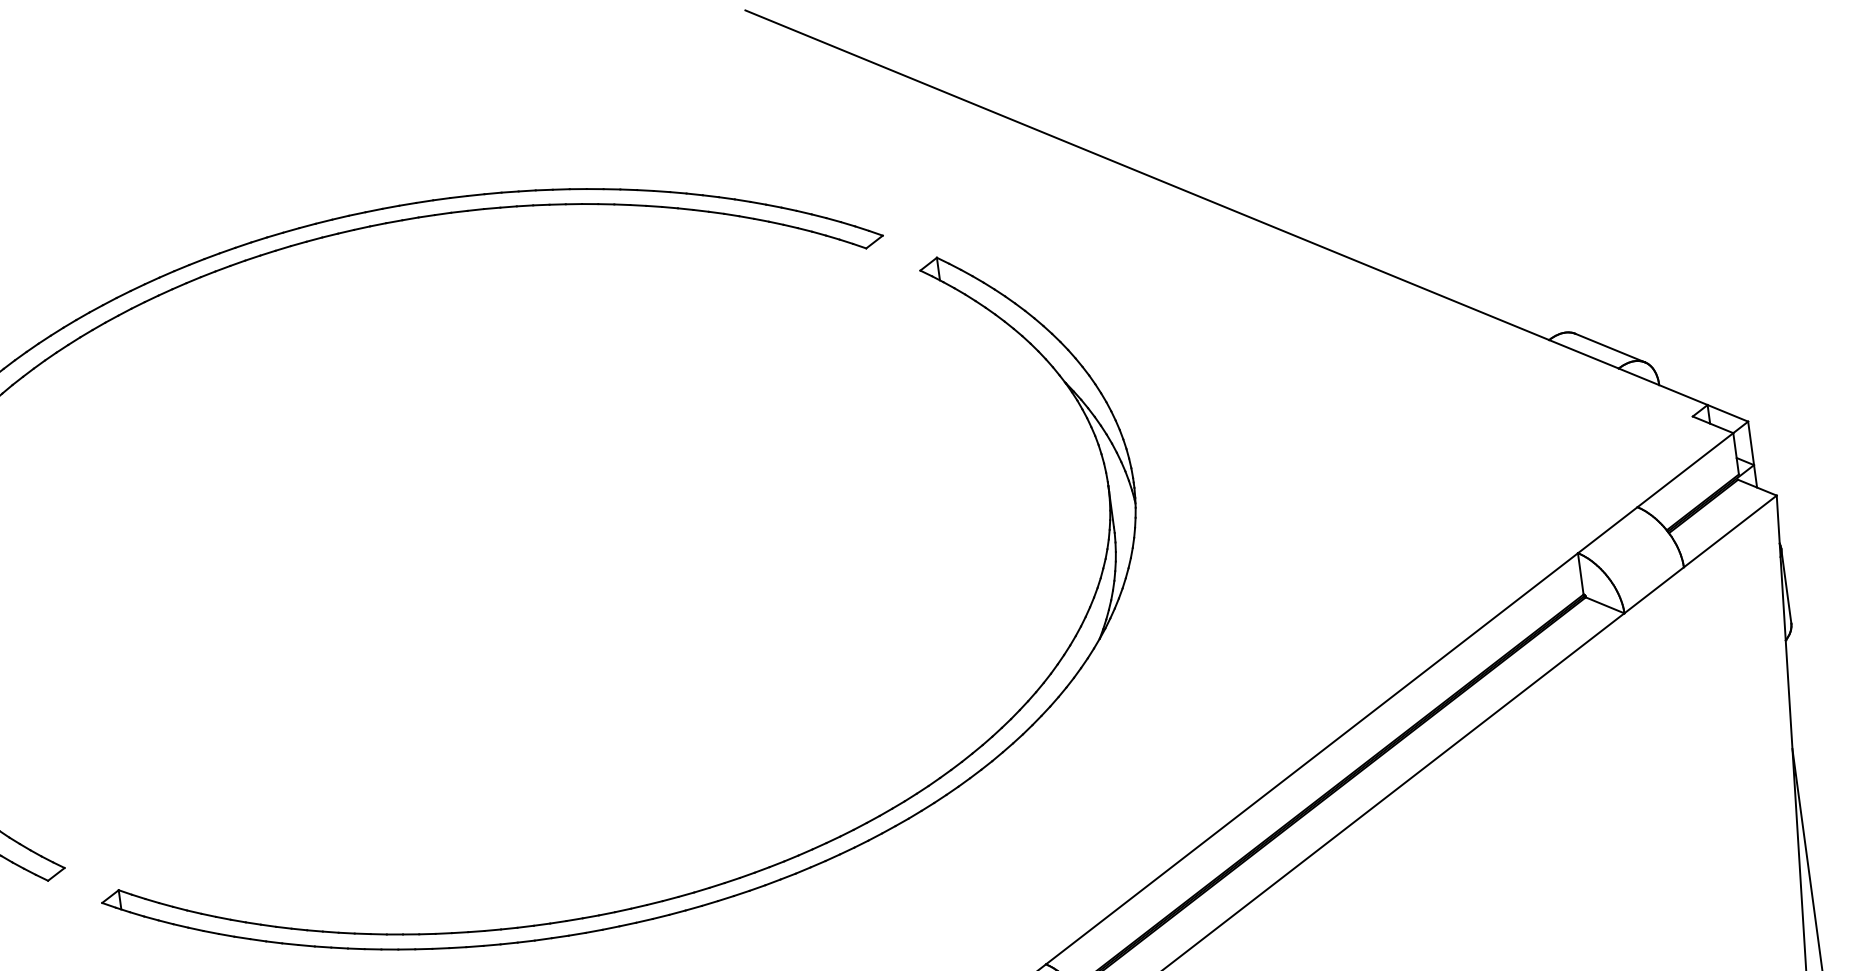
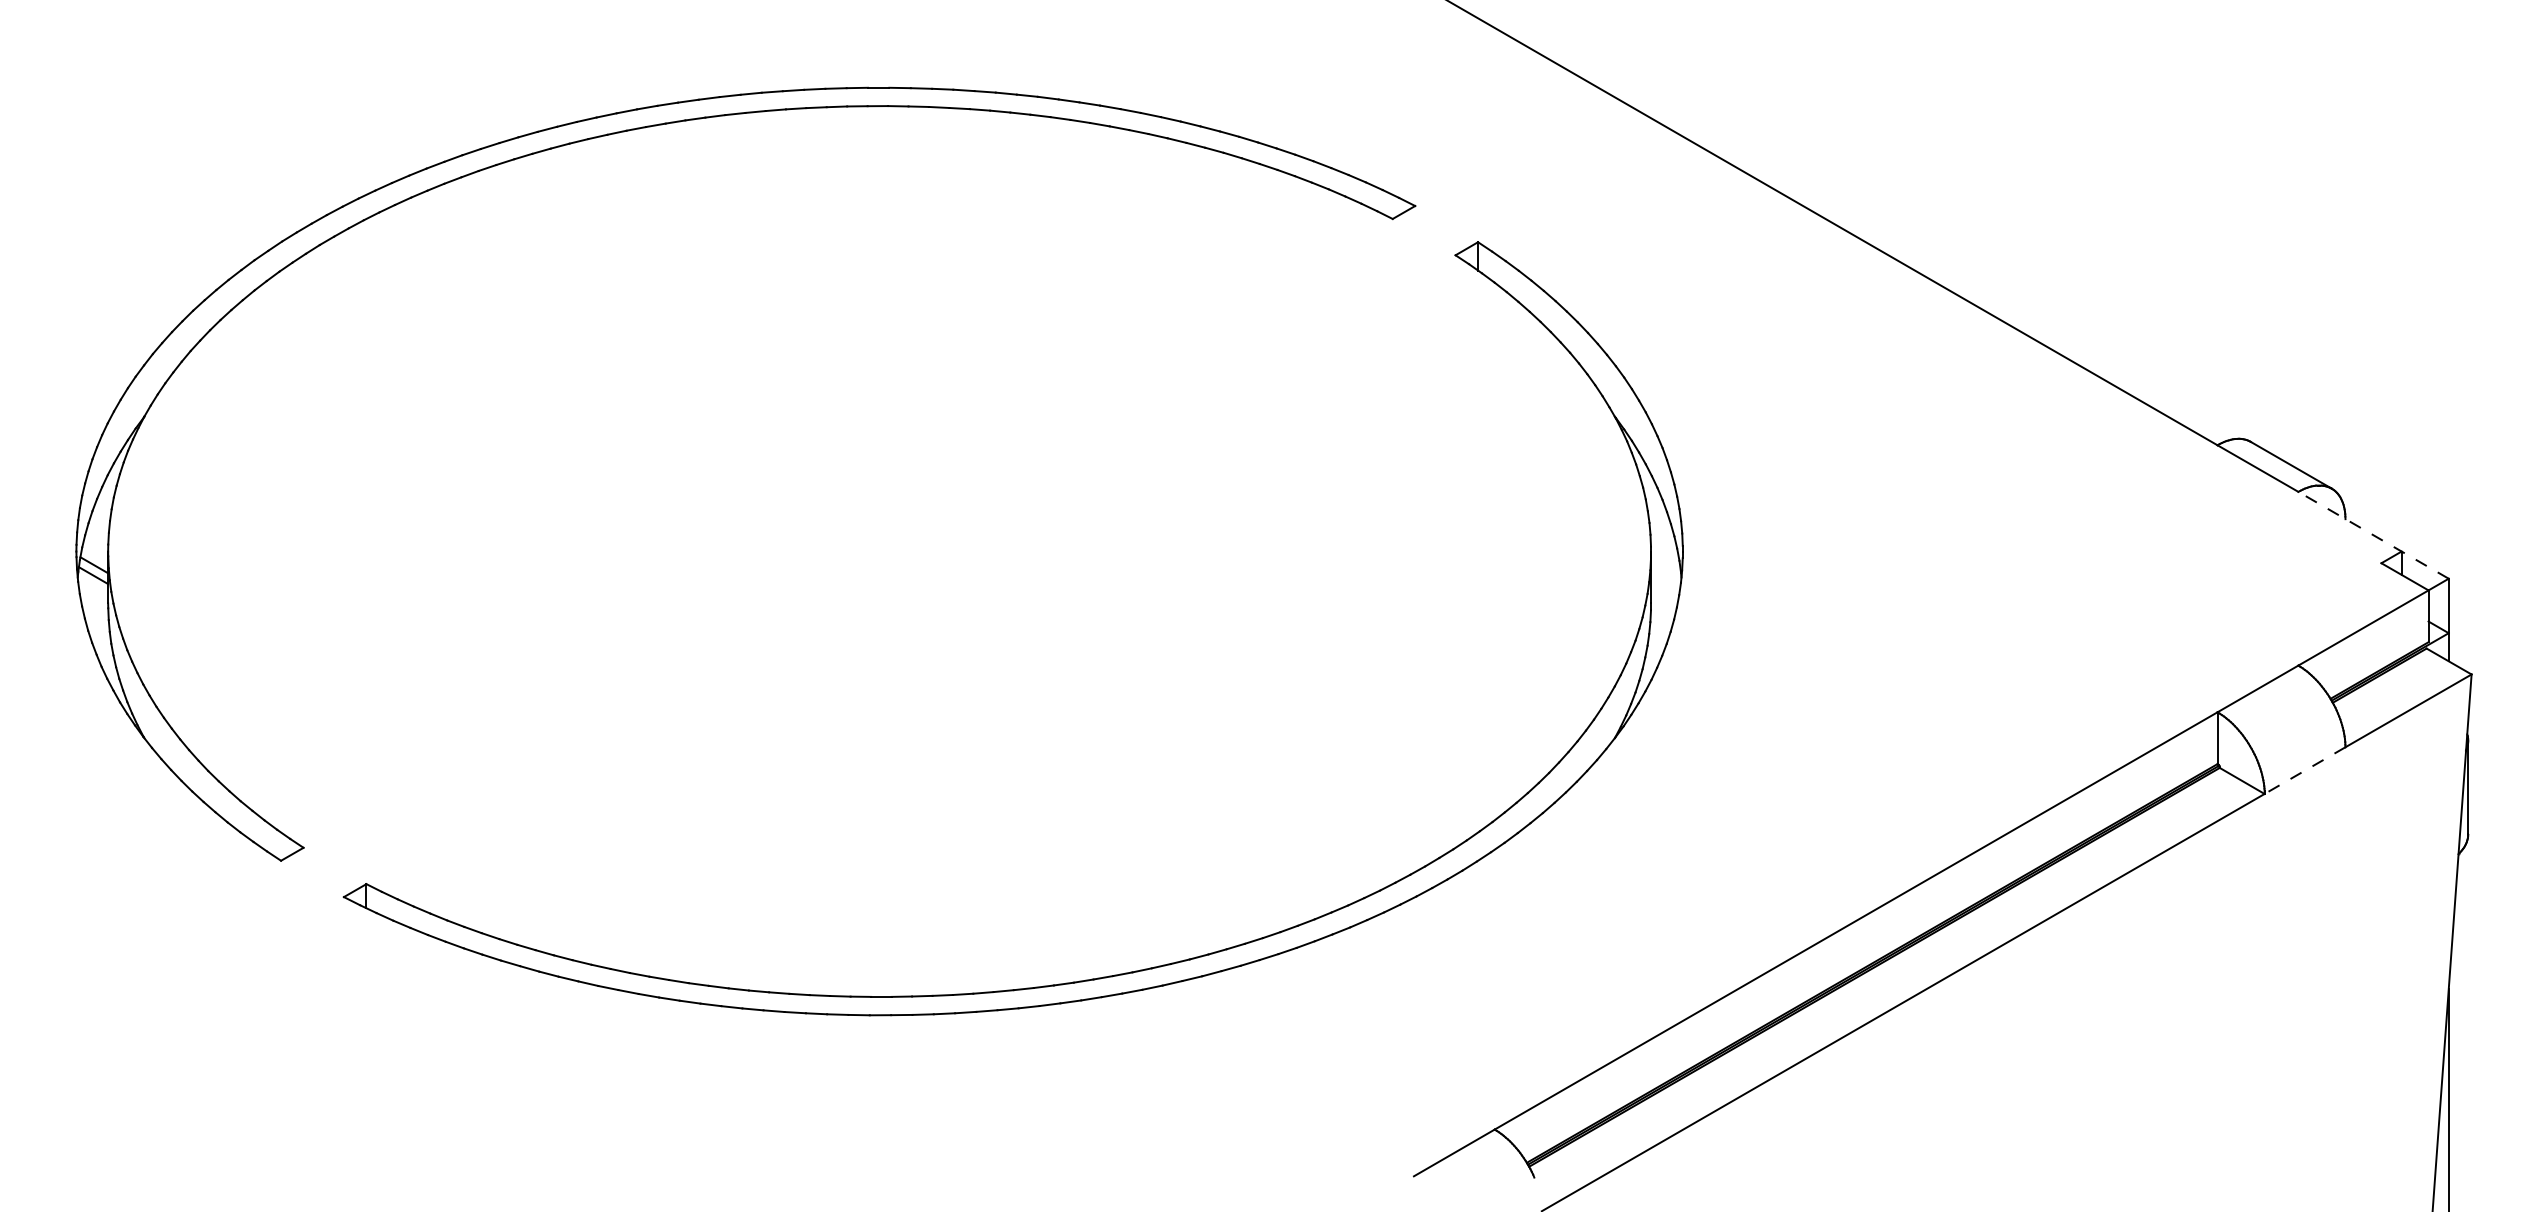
line: (1683, 395) -> (2373, 535), solid -> dashed
line: (1654, 590) -> (2305, 770), solid -> dashed

